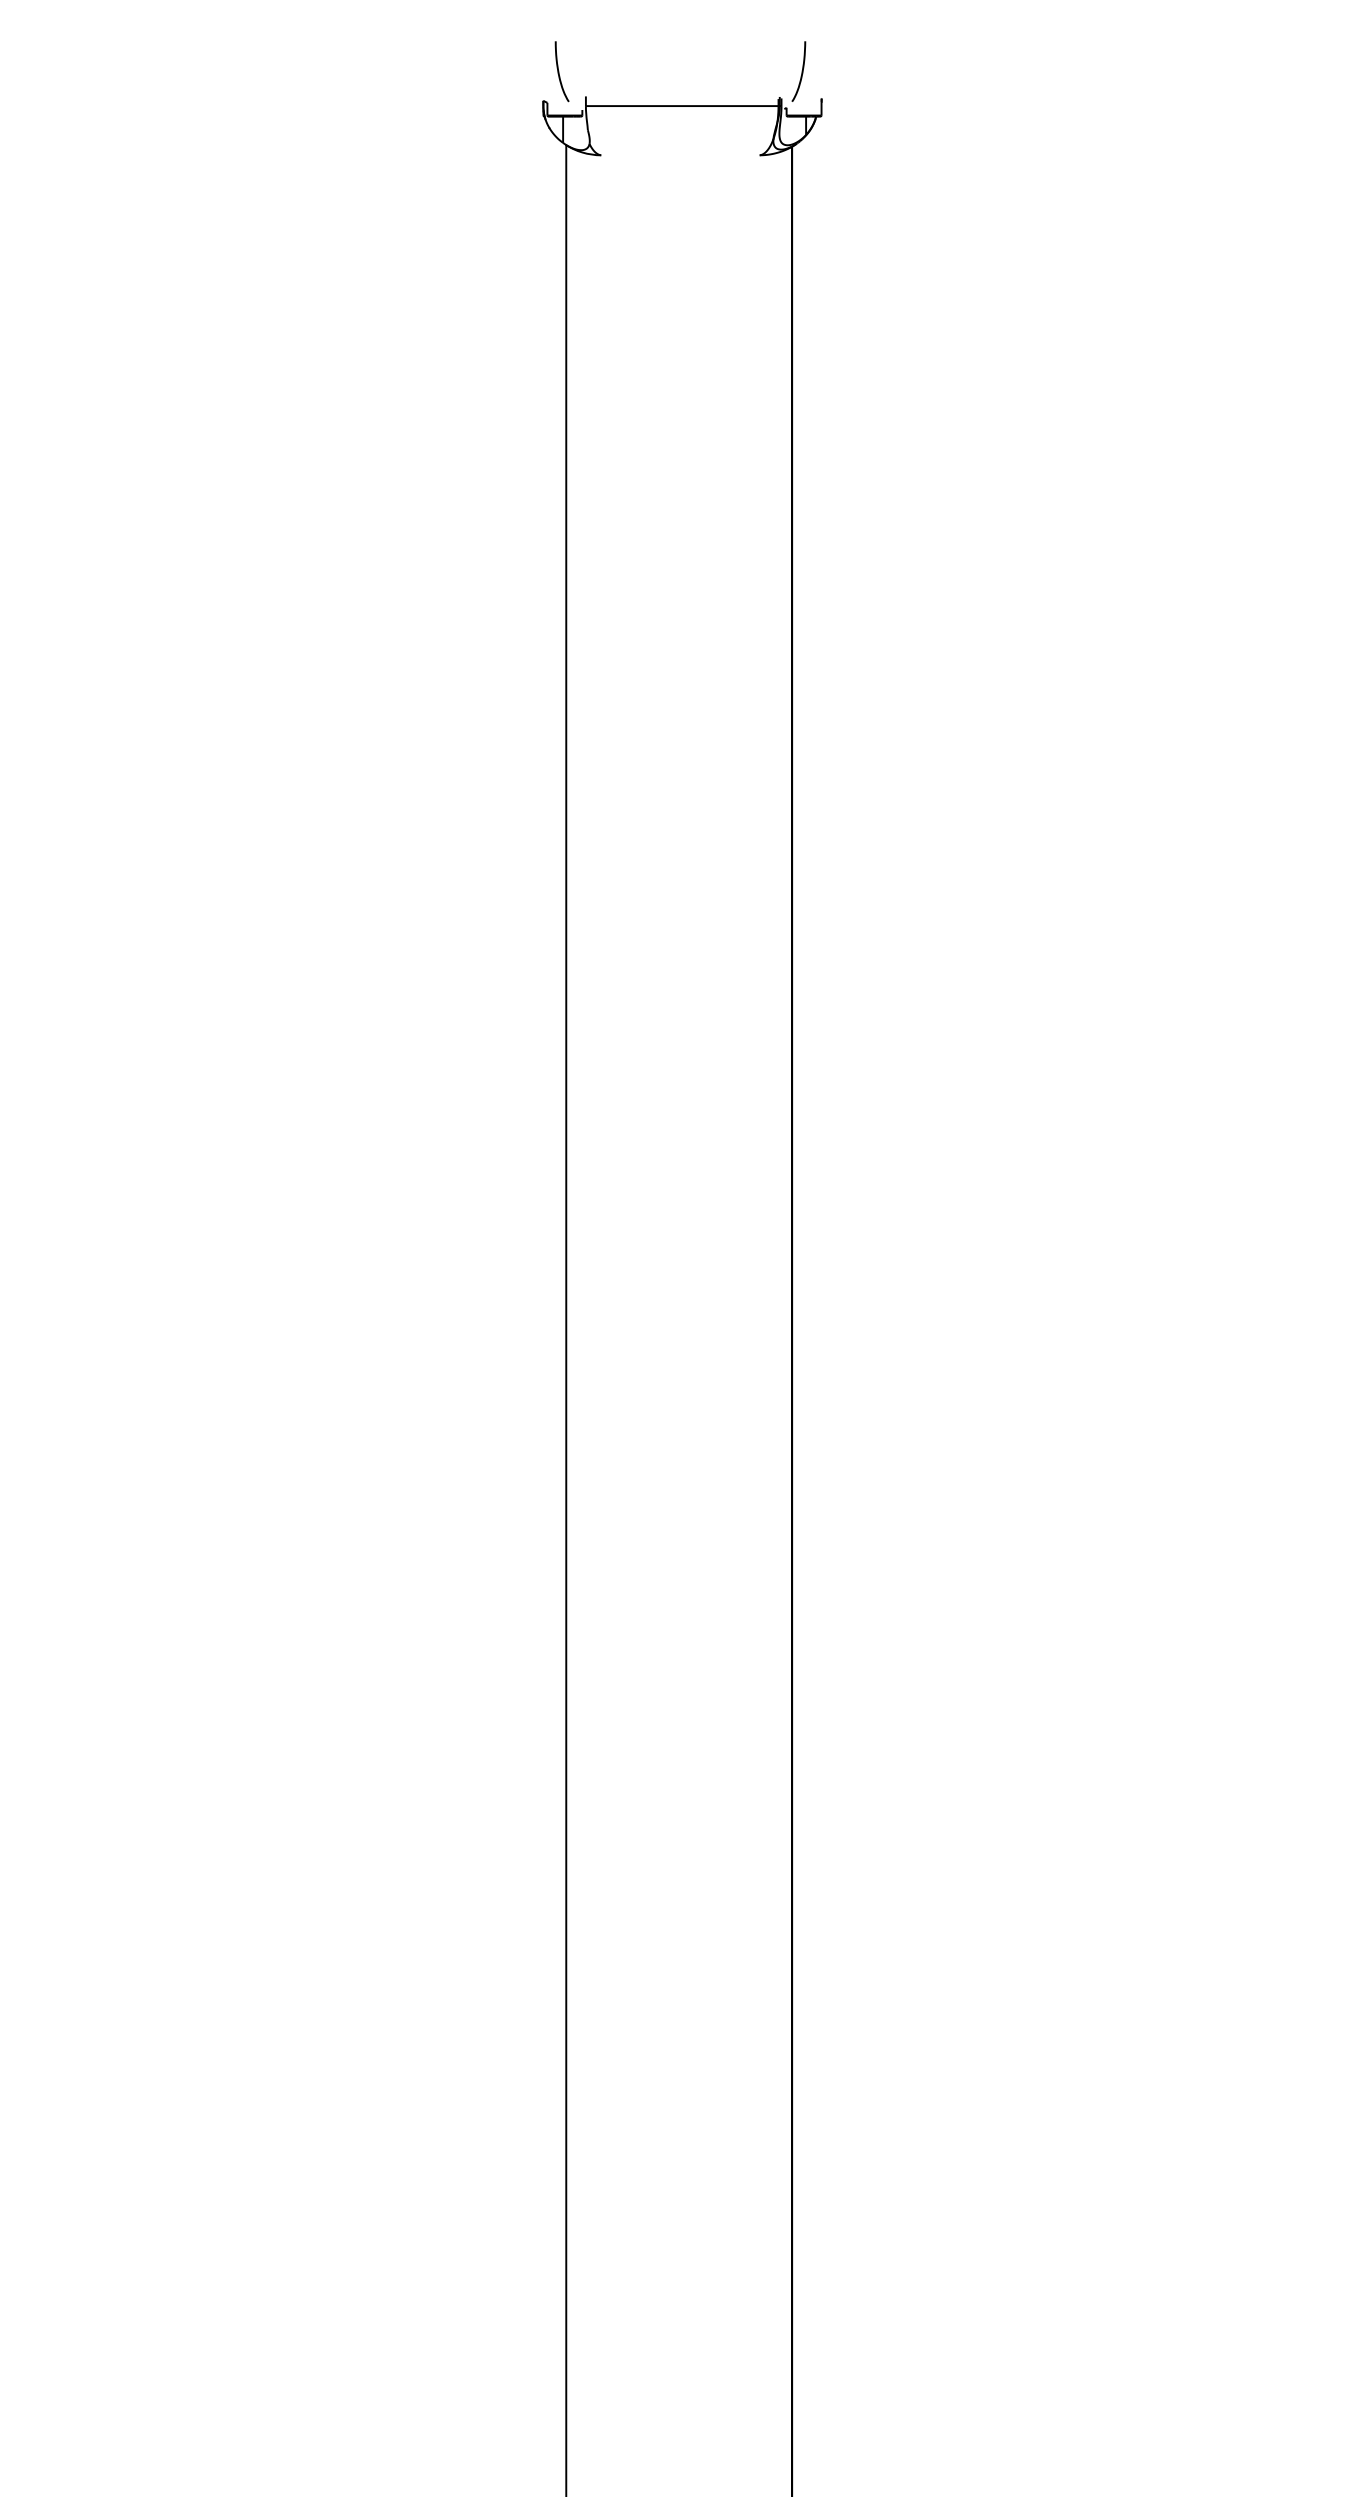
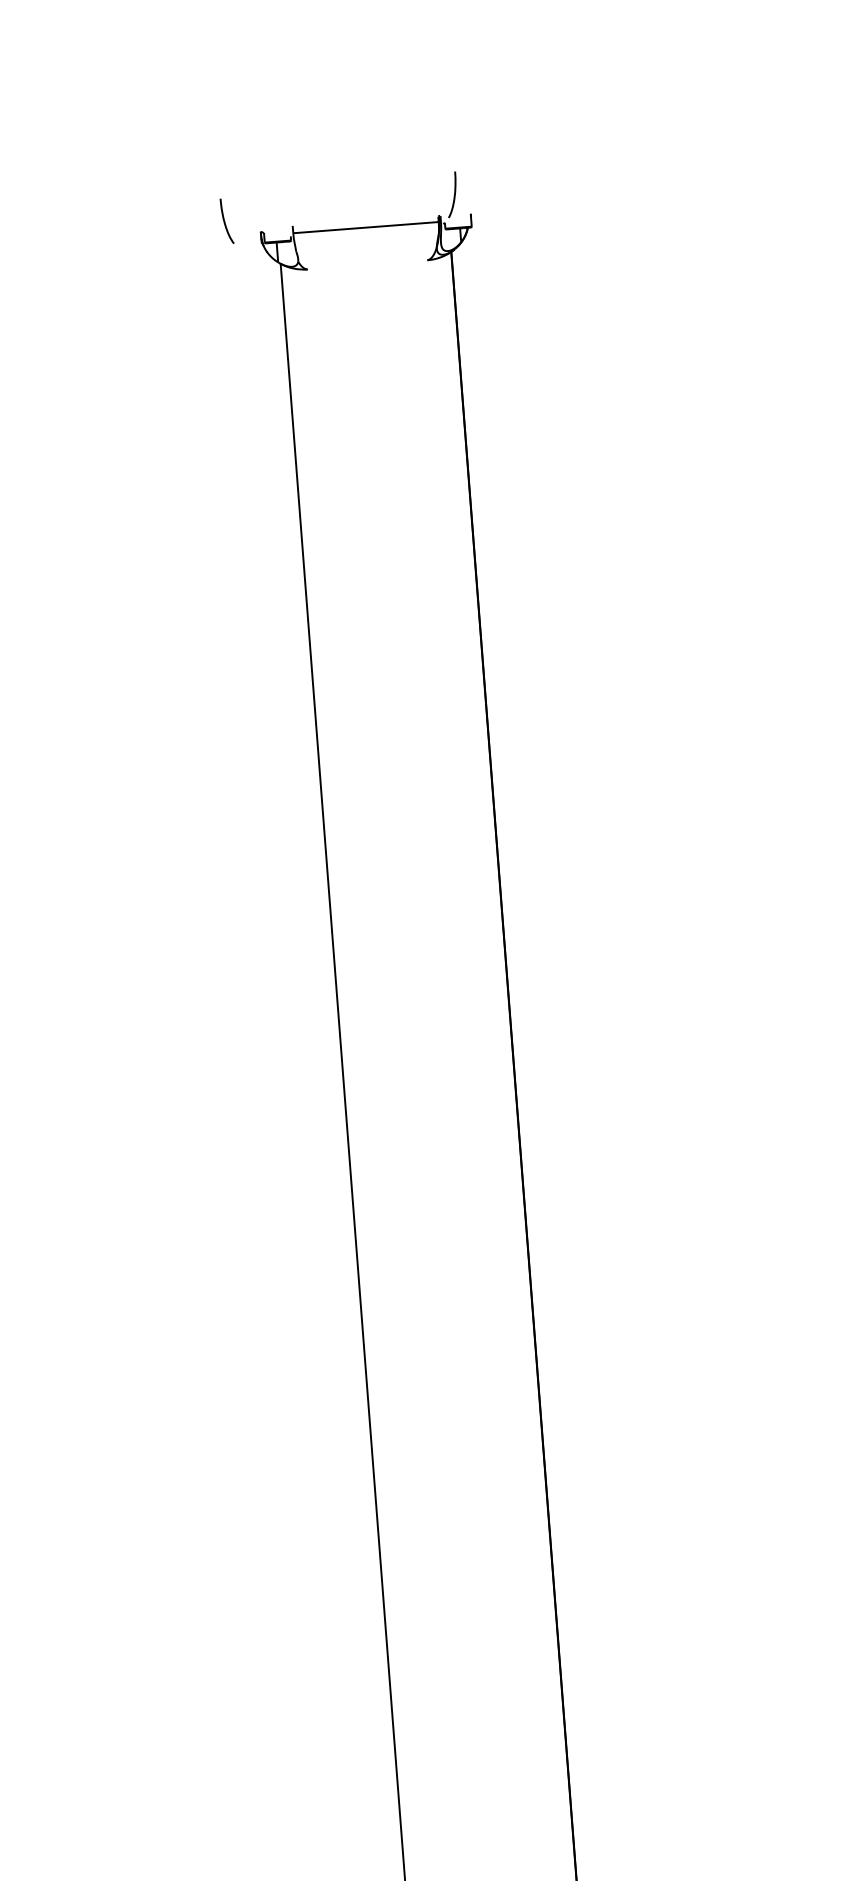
curve: (559, 71) -> (225, 221), moved

